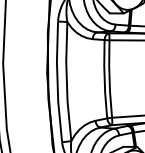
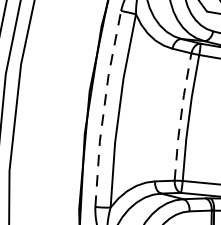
line: (104, 78) -> (180, 115), solid -> dashed
line: (57, 81) -> (104, 107), solid -> dashed

